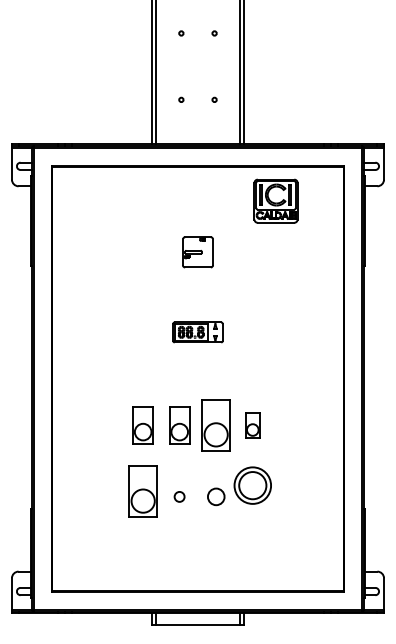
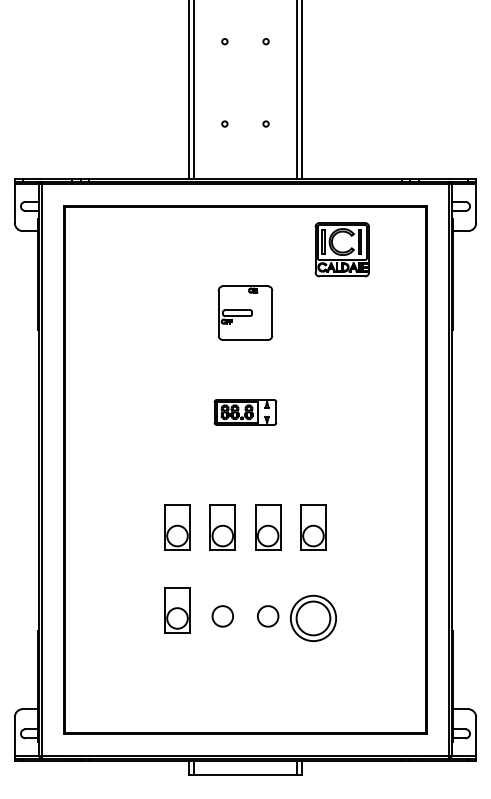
part: (198, 251) -> (245, 312), size x1.43
part: (216, 425) -> (268, 527), size x0.71
part: (252, 425) -> (313, 527), size x1.43
part: (252, 484) -> (312, 617), moved
part: (143, 492) -> (177, 610), size x0.71
circle: (179, 496) -> (222, 616), size x1.67

